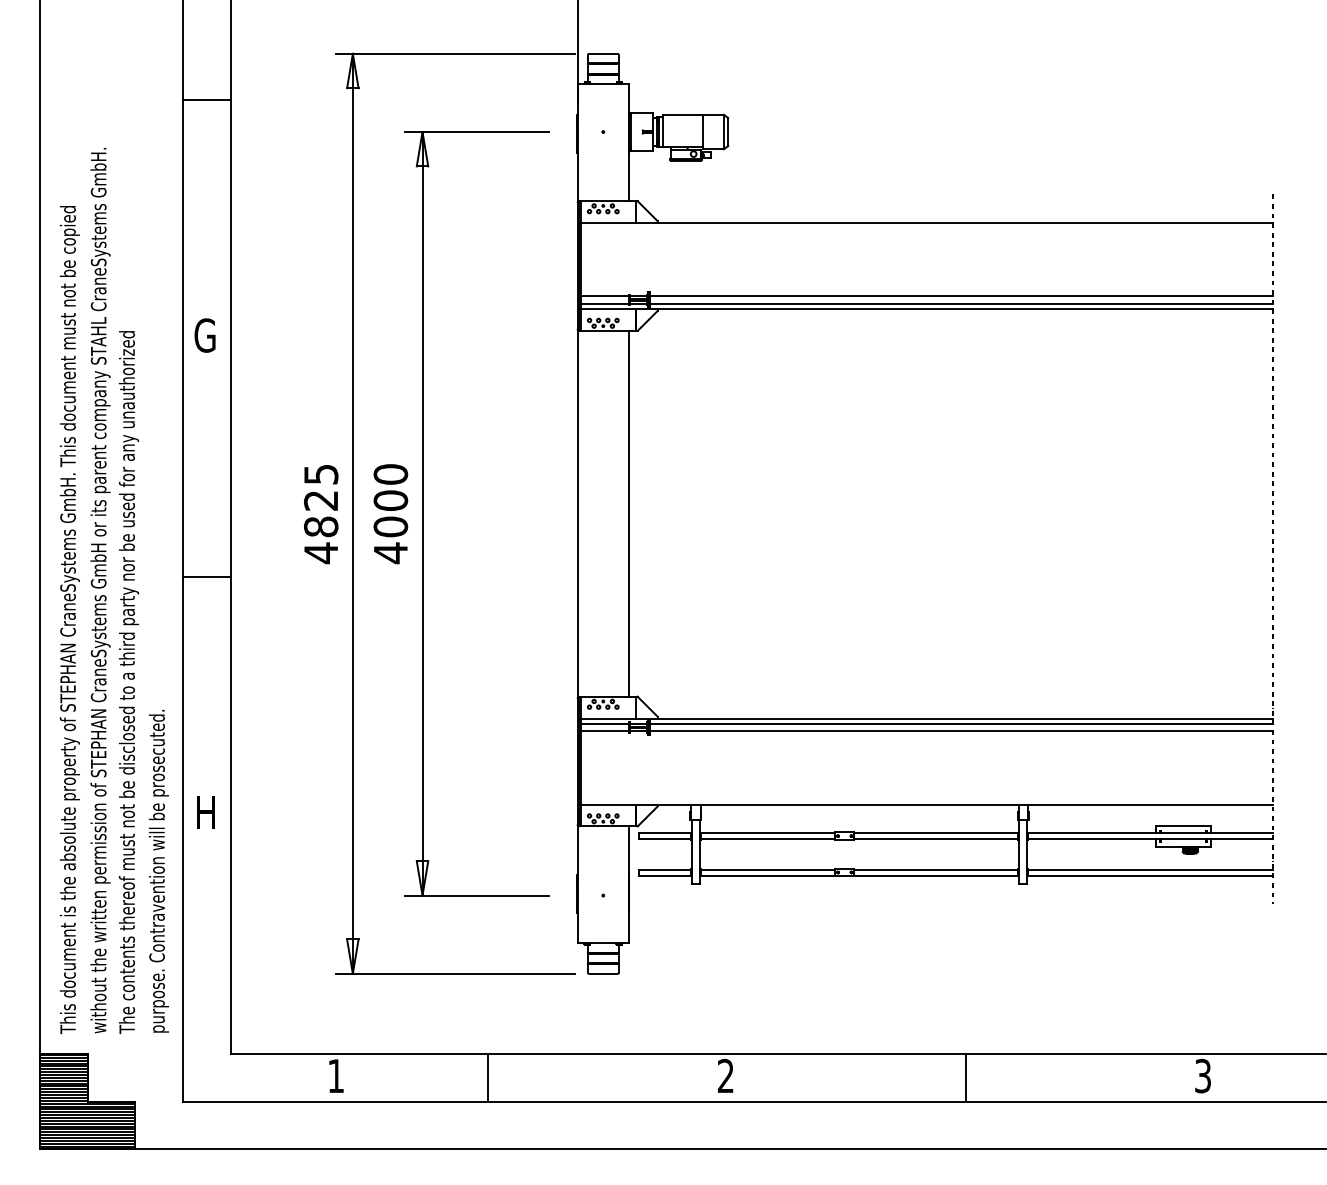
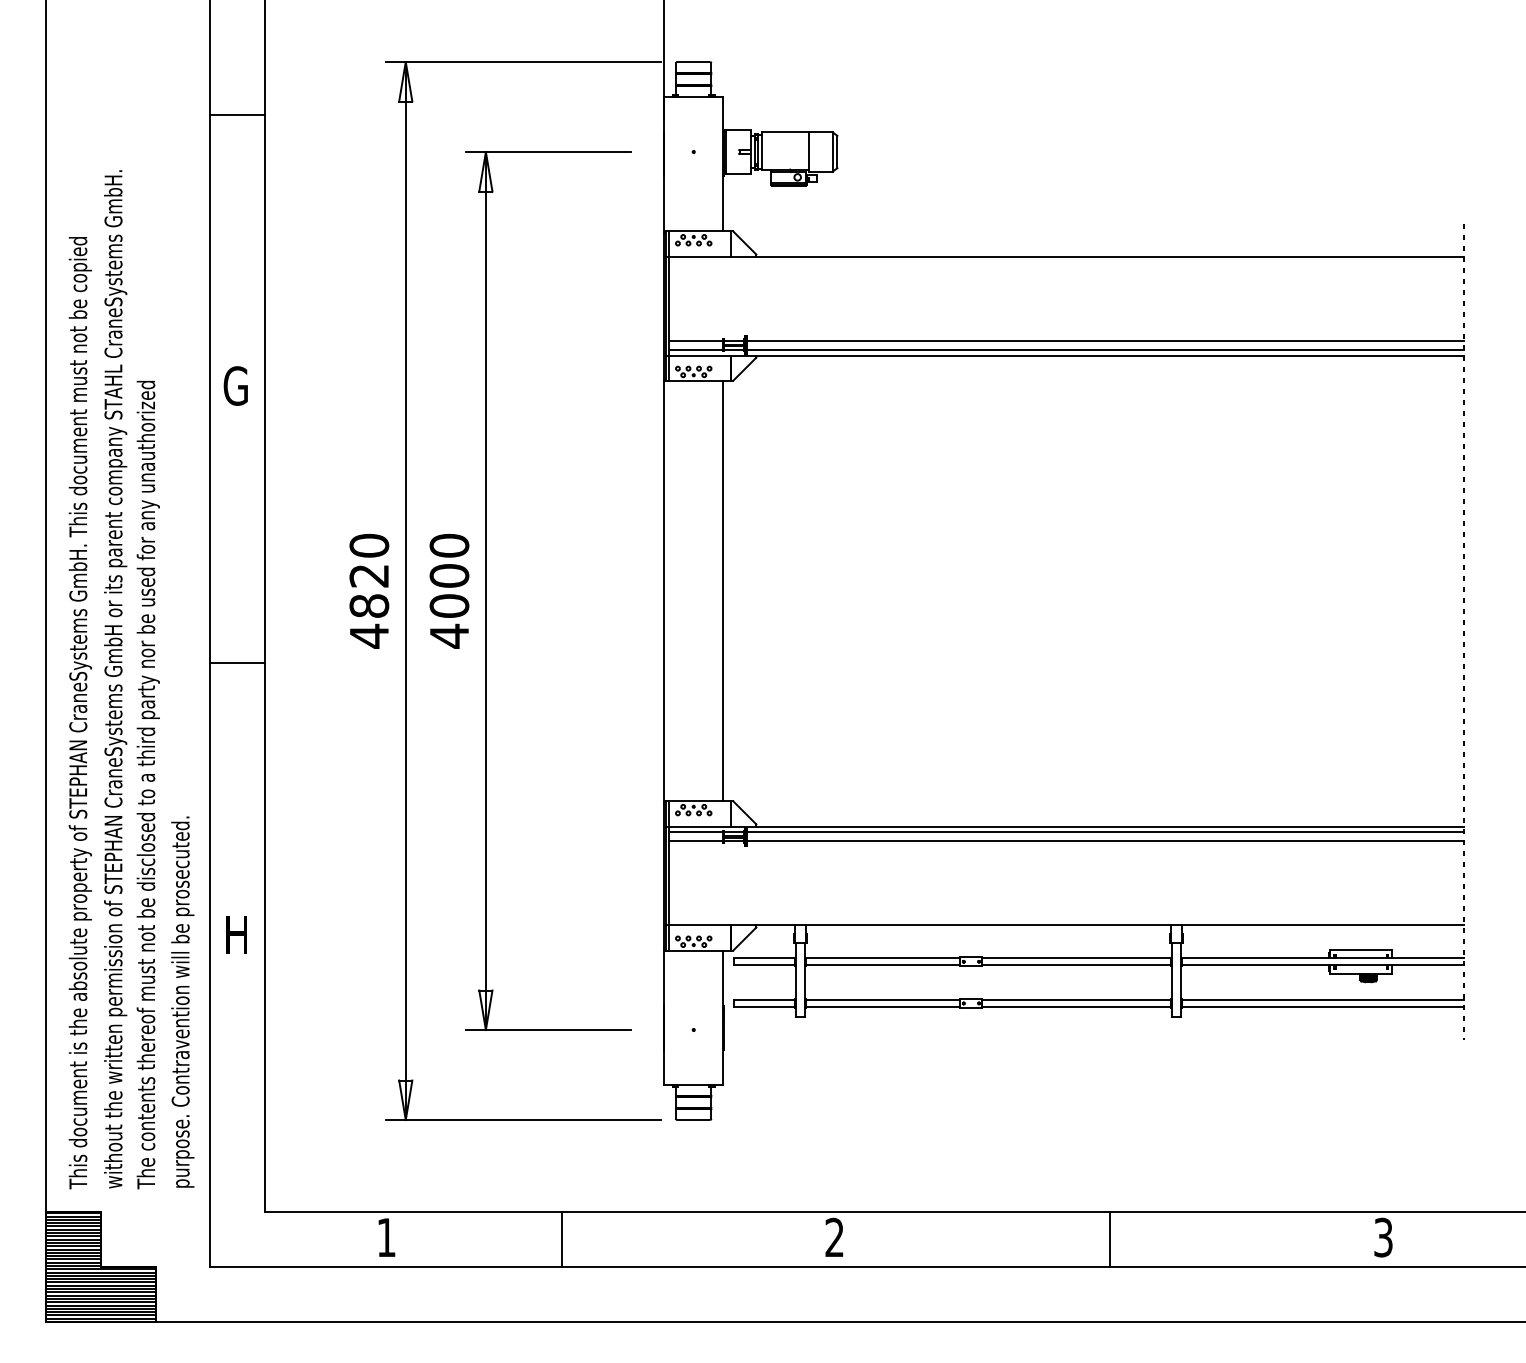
text: (321, 474) -> (369, 545), 4825 -> 4820

